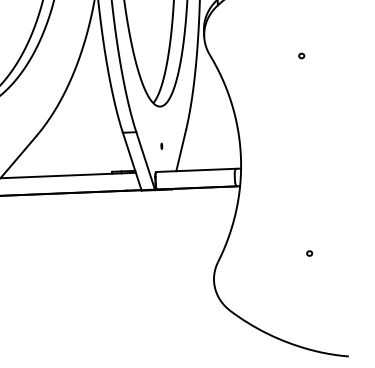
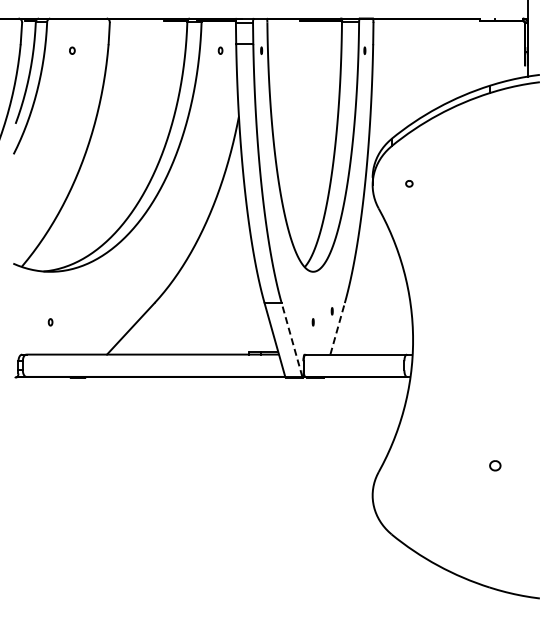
part: (301, 55) -> (409, 183), moved
part: (175, 137) -> (331, 311), added
line: (181, 150) -> (337, 328), solid -> dashed
line: (145, 160) -> (291, 339), solid -> dashed
part: (309, 253) -> (495, 465), size x1.6

